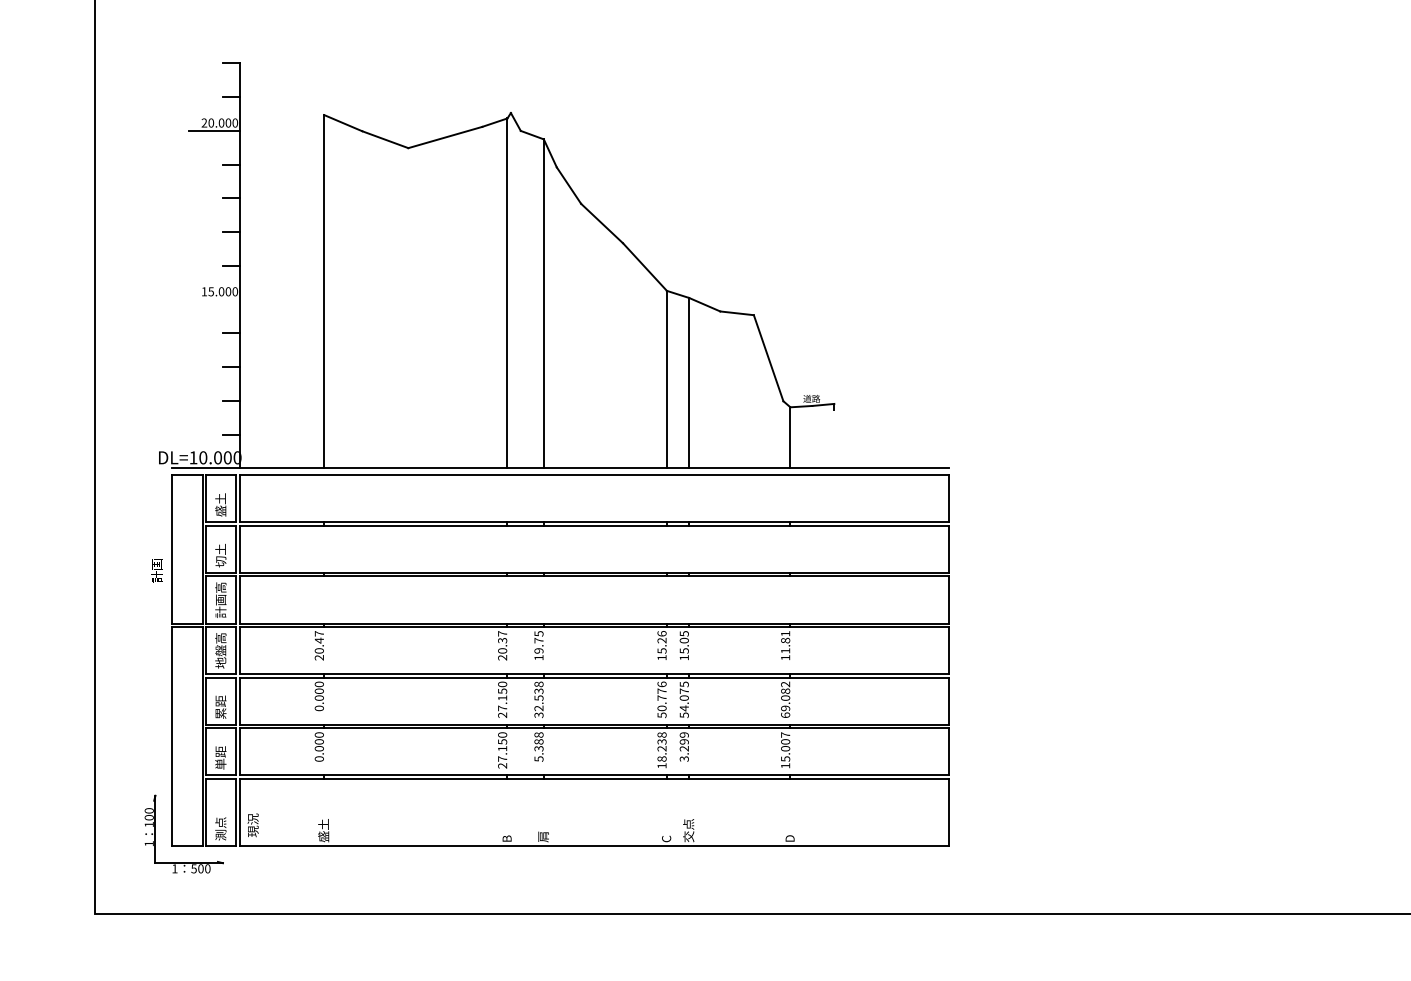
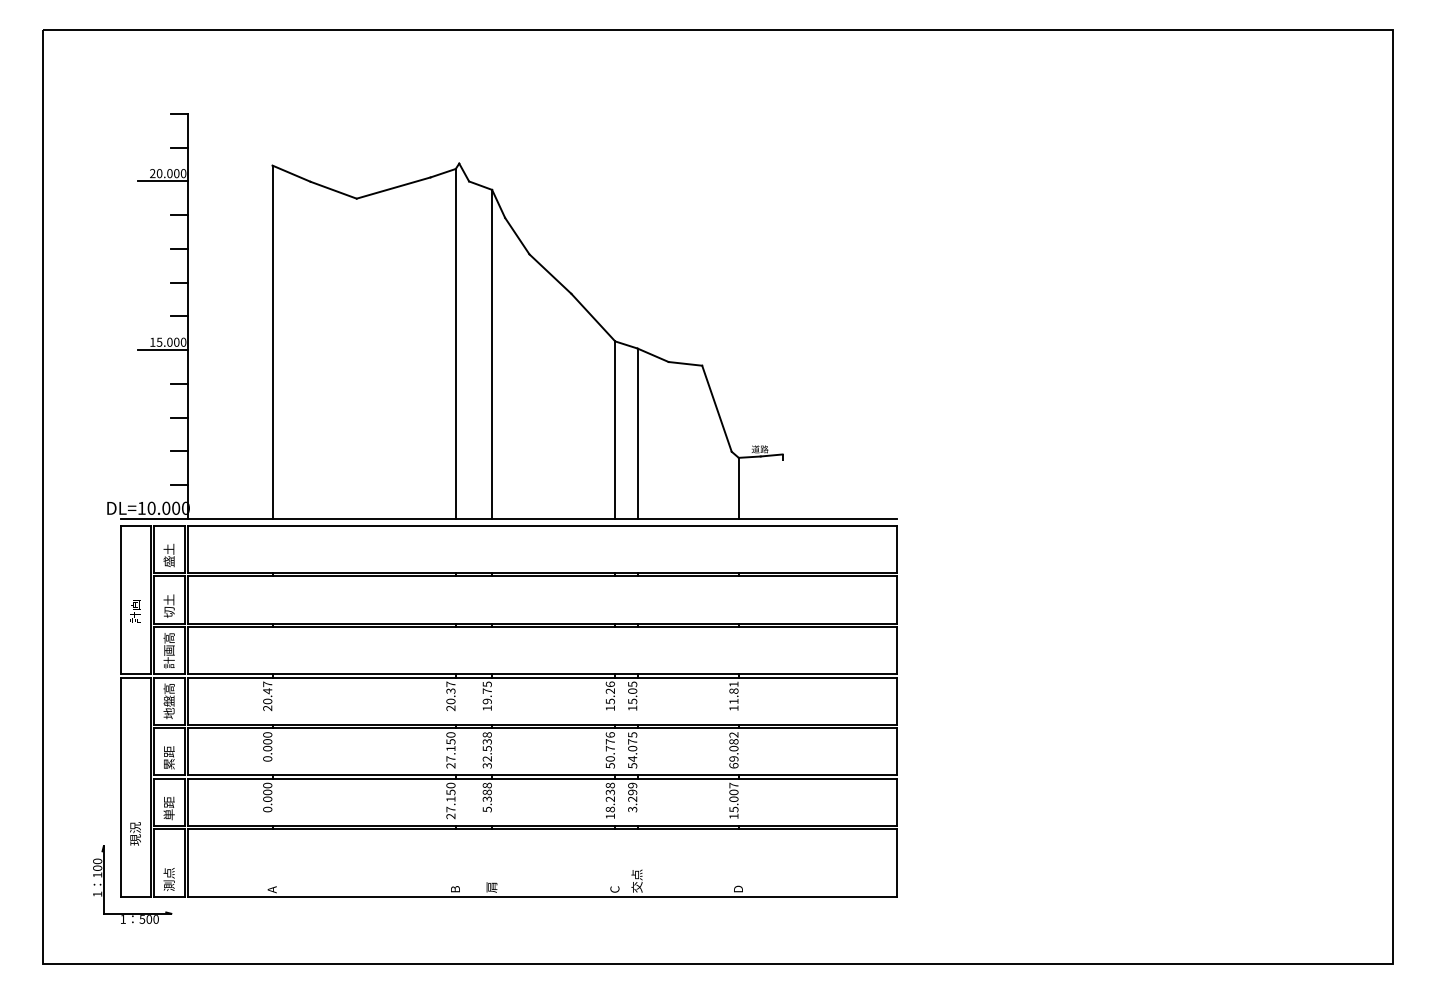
line: (214, 299) -> (162, 350), added
text: (157, 570) -> (135, 611), moved
text: (253, 824) -> (135, 833), moved
text: (323, 830) -> (271, 881), 盛土 -> A

